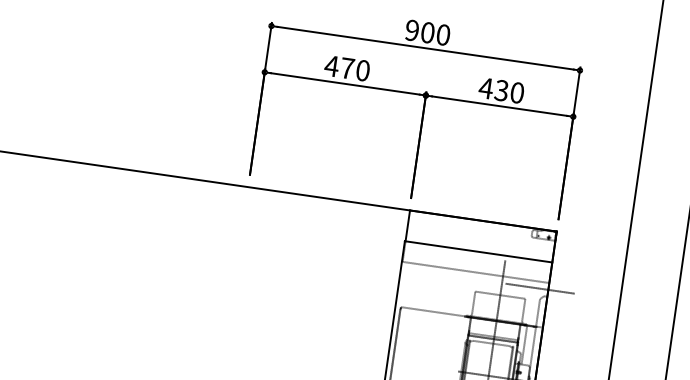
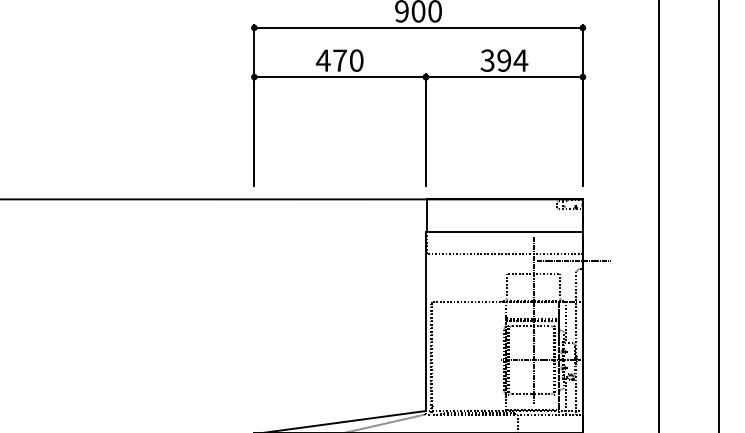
text: (501, 90) -> (504, 60), 430 -> 394

